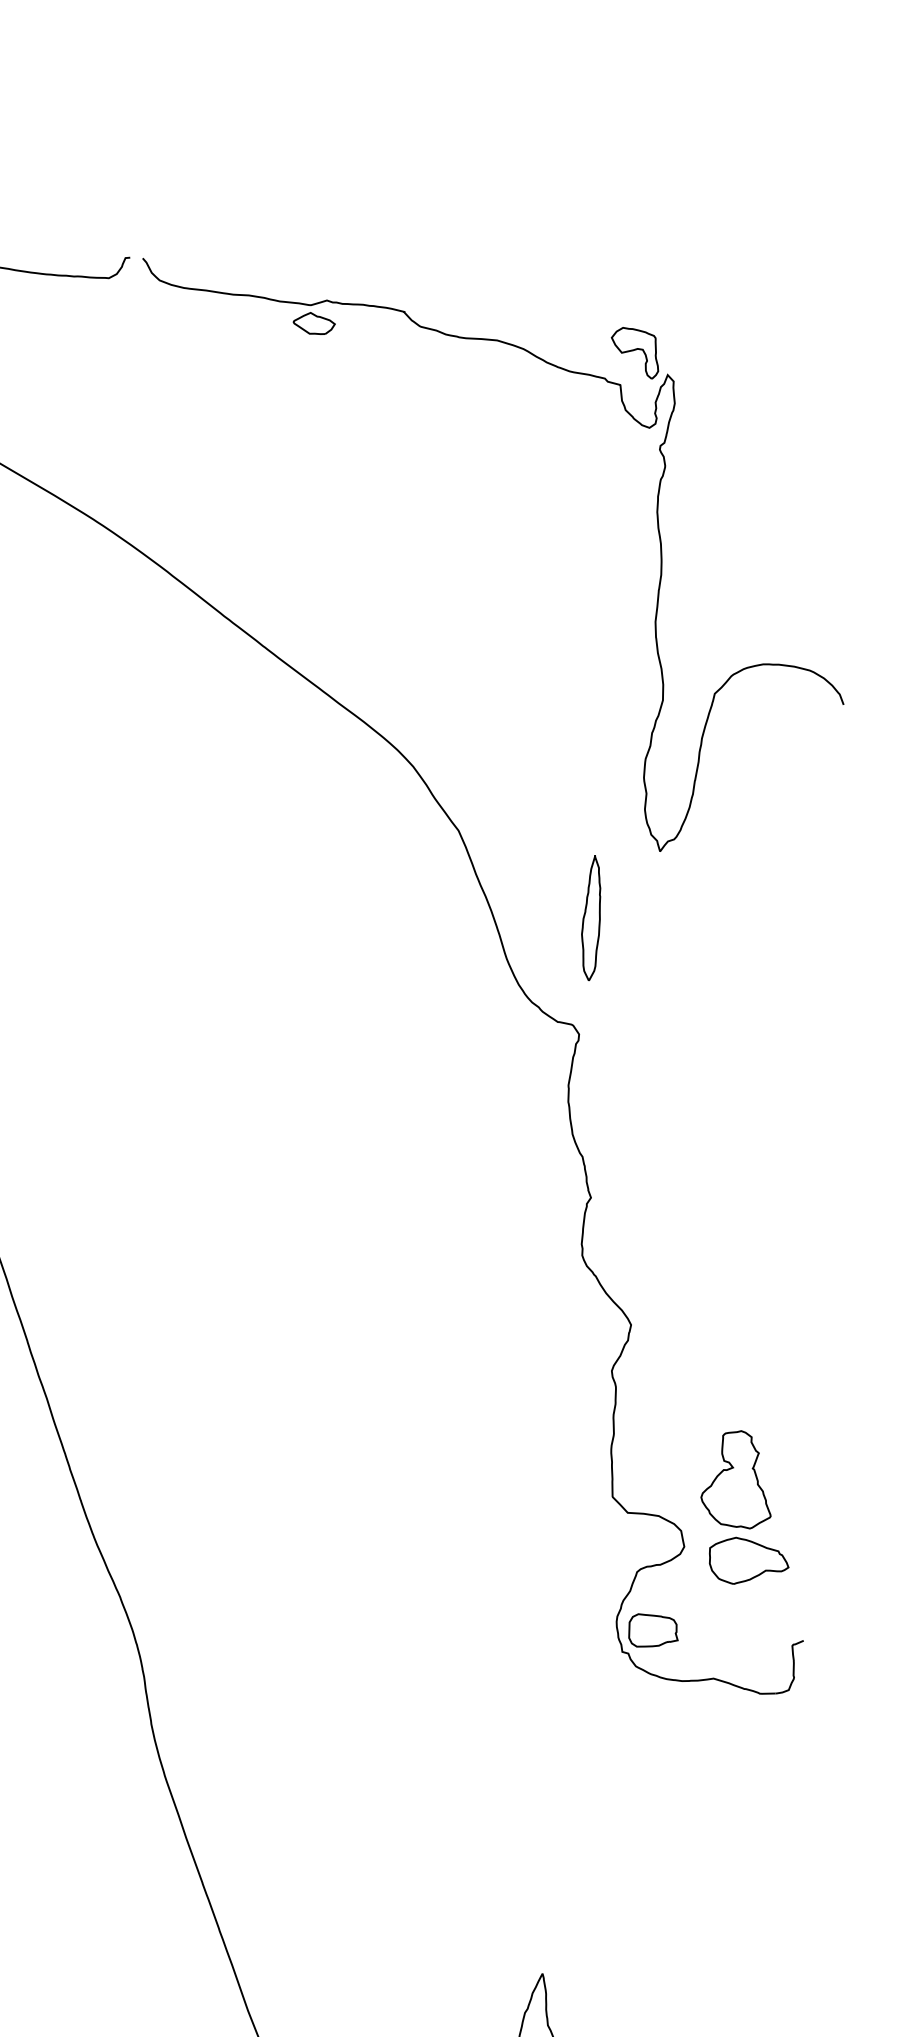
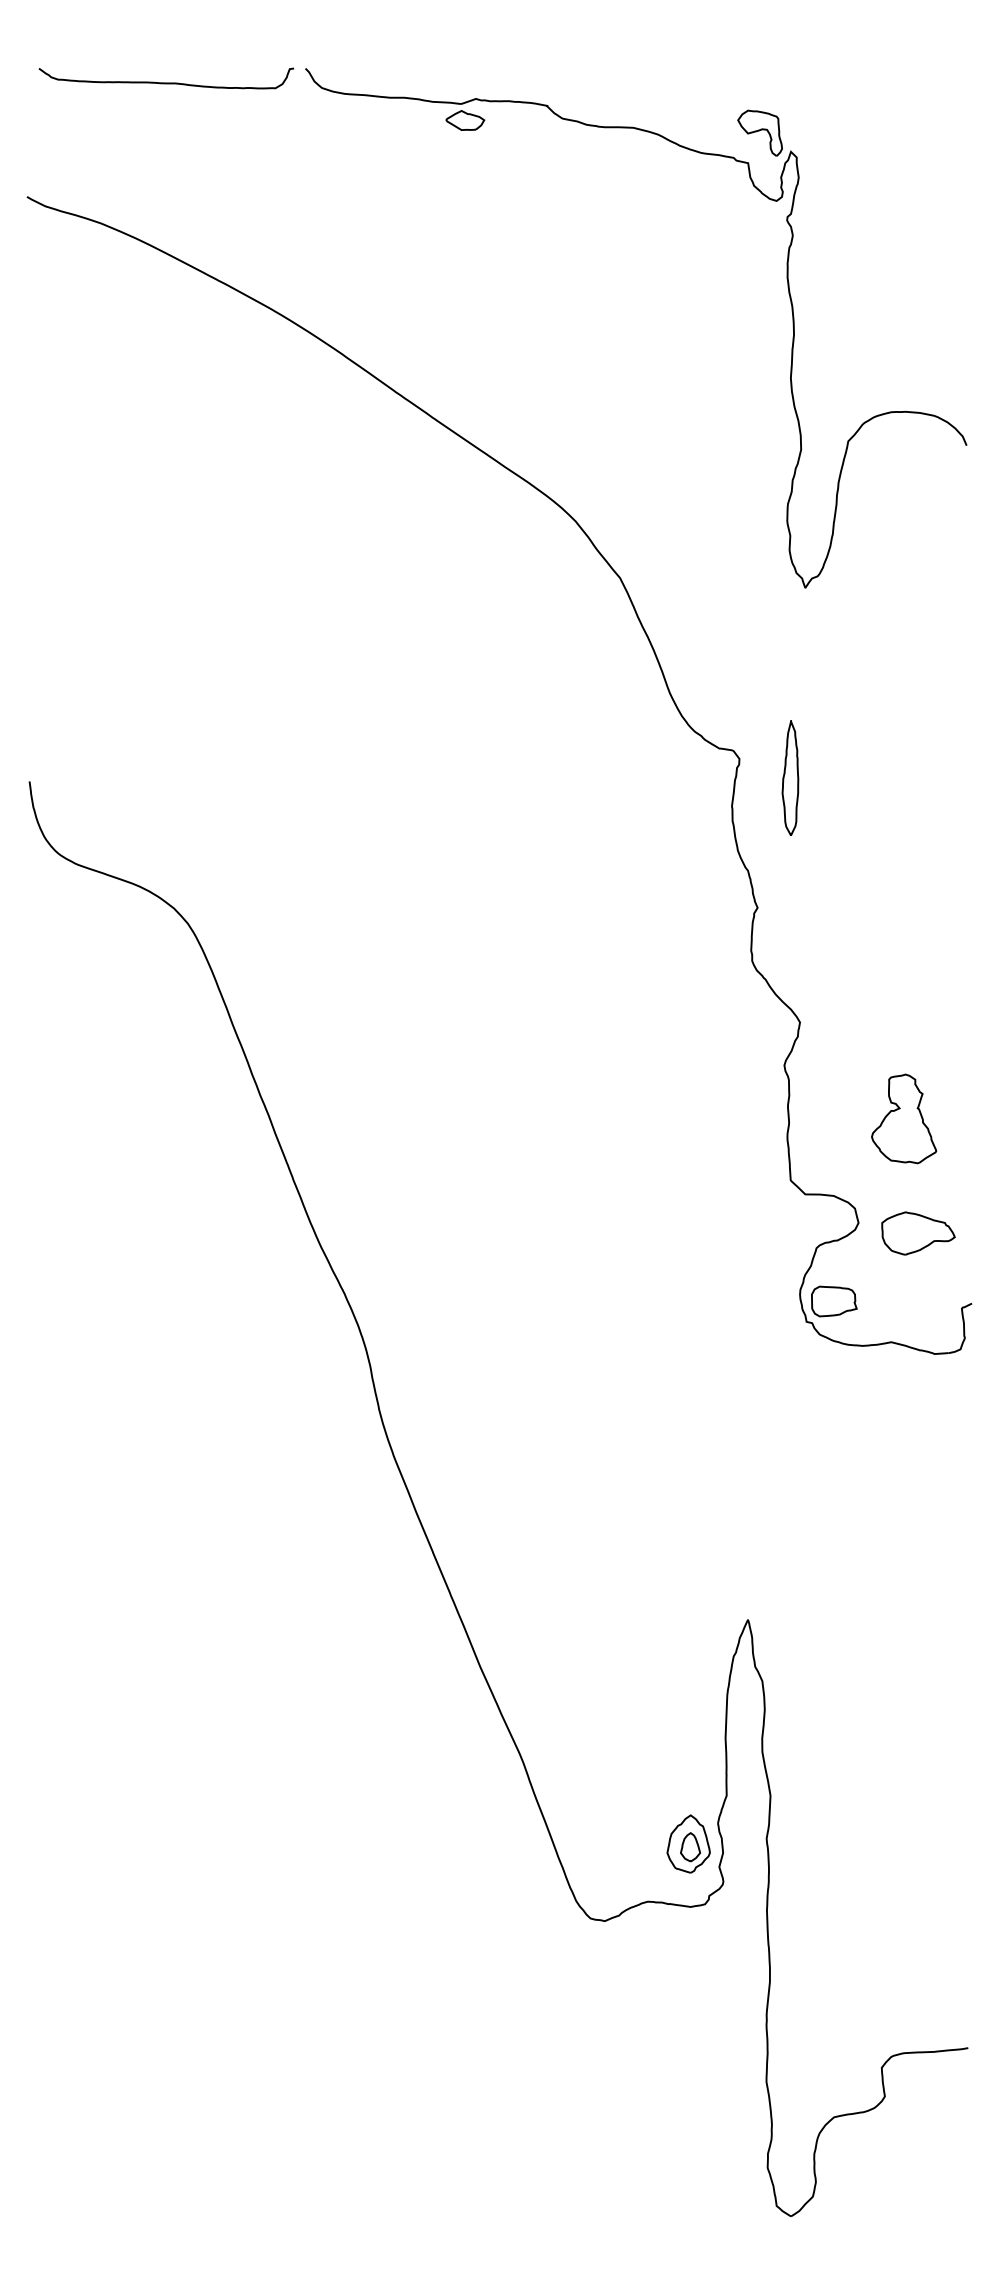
part: (591, 917) -> (790, 777), moved
part: (737, 1478) -> (904, 1118), moved

